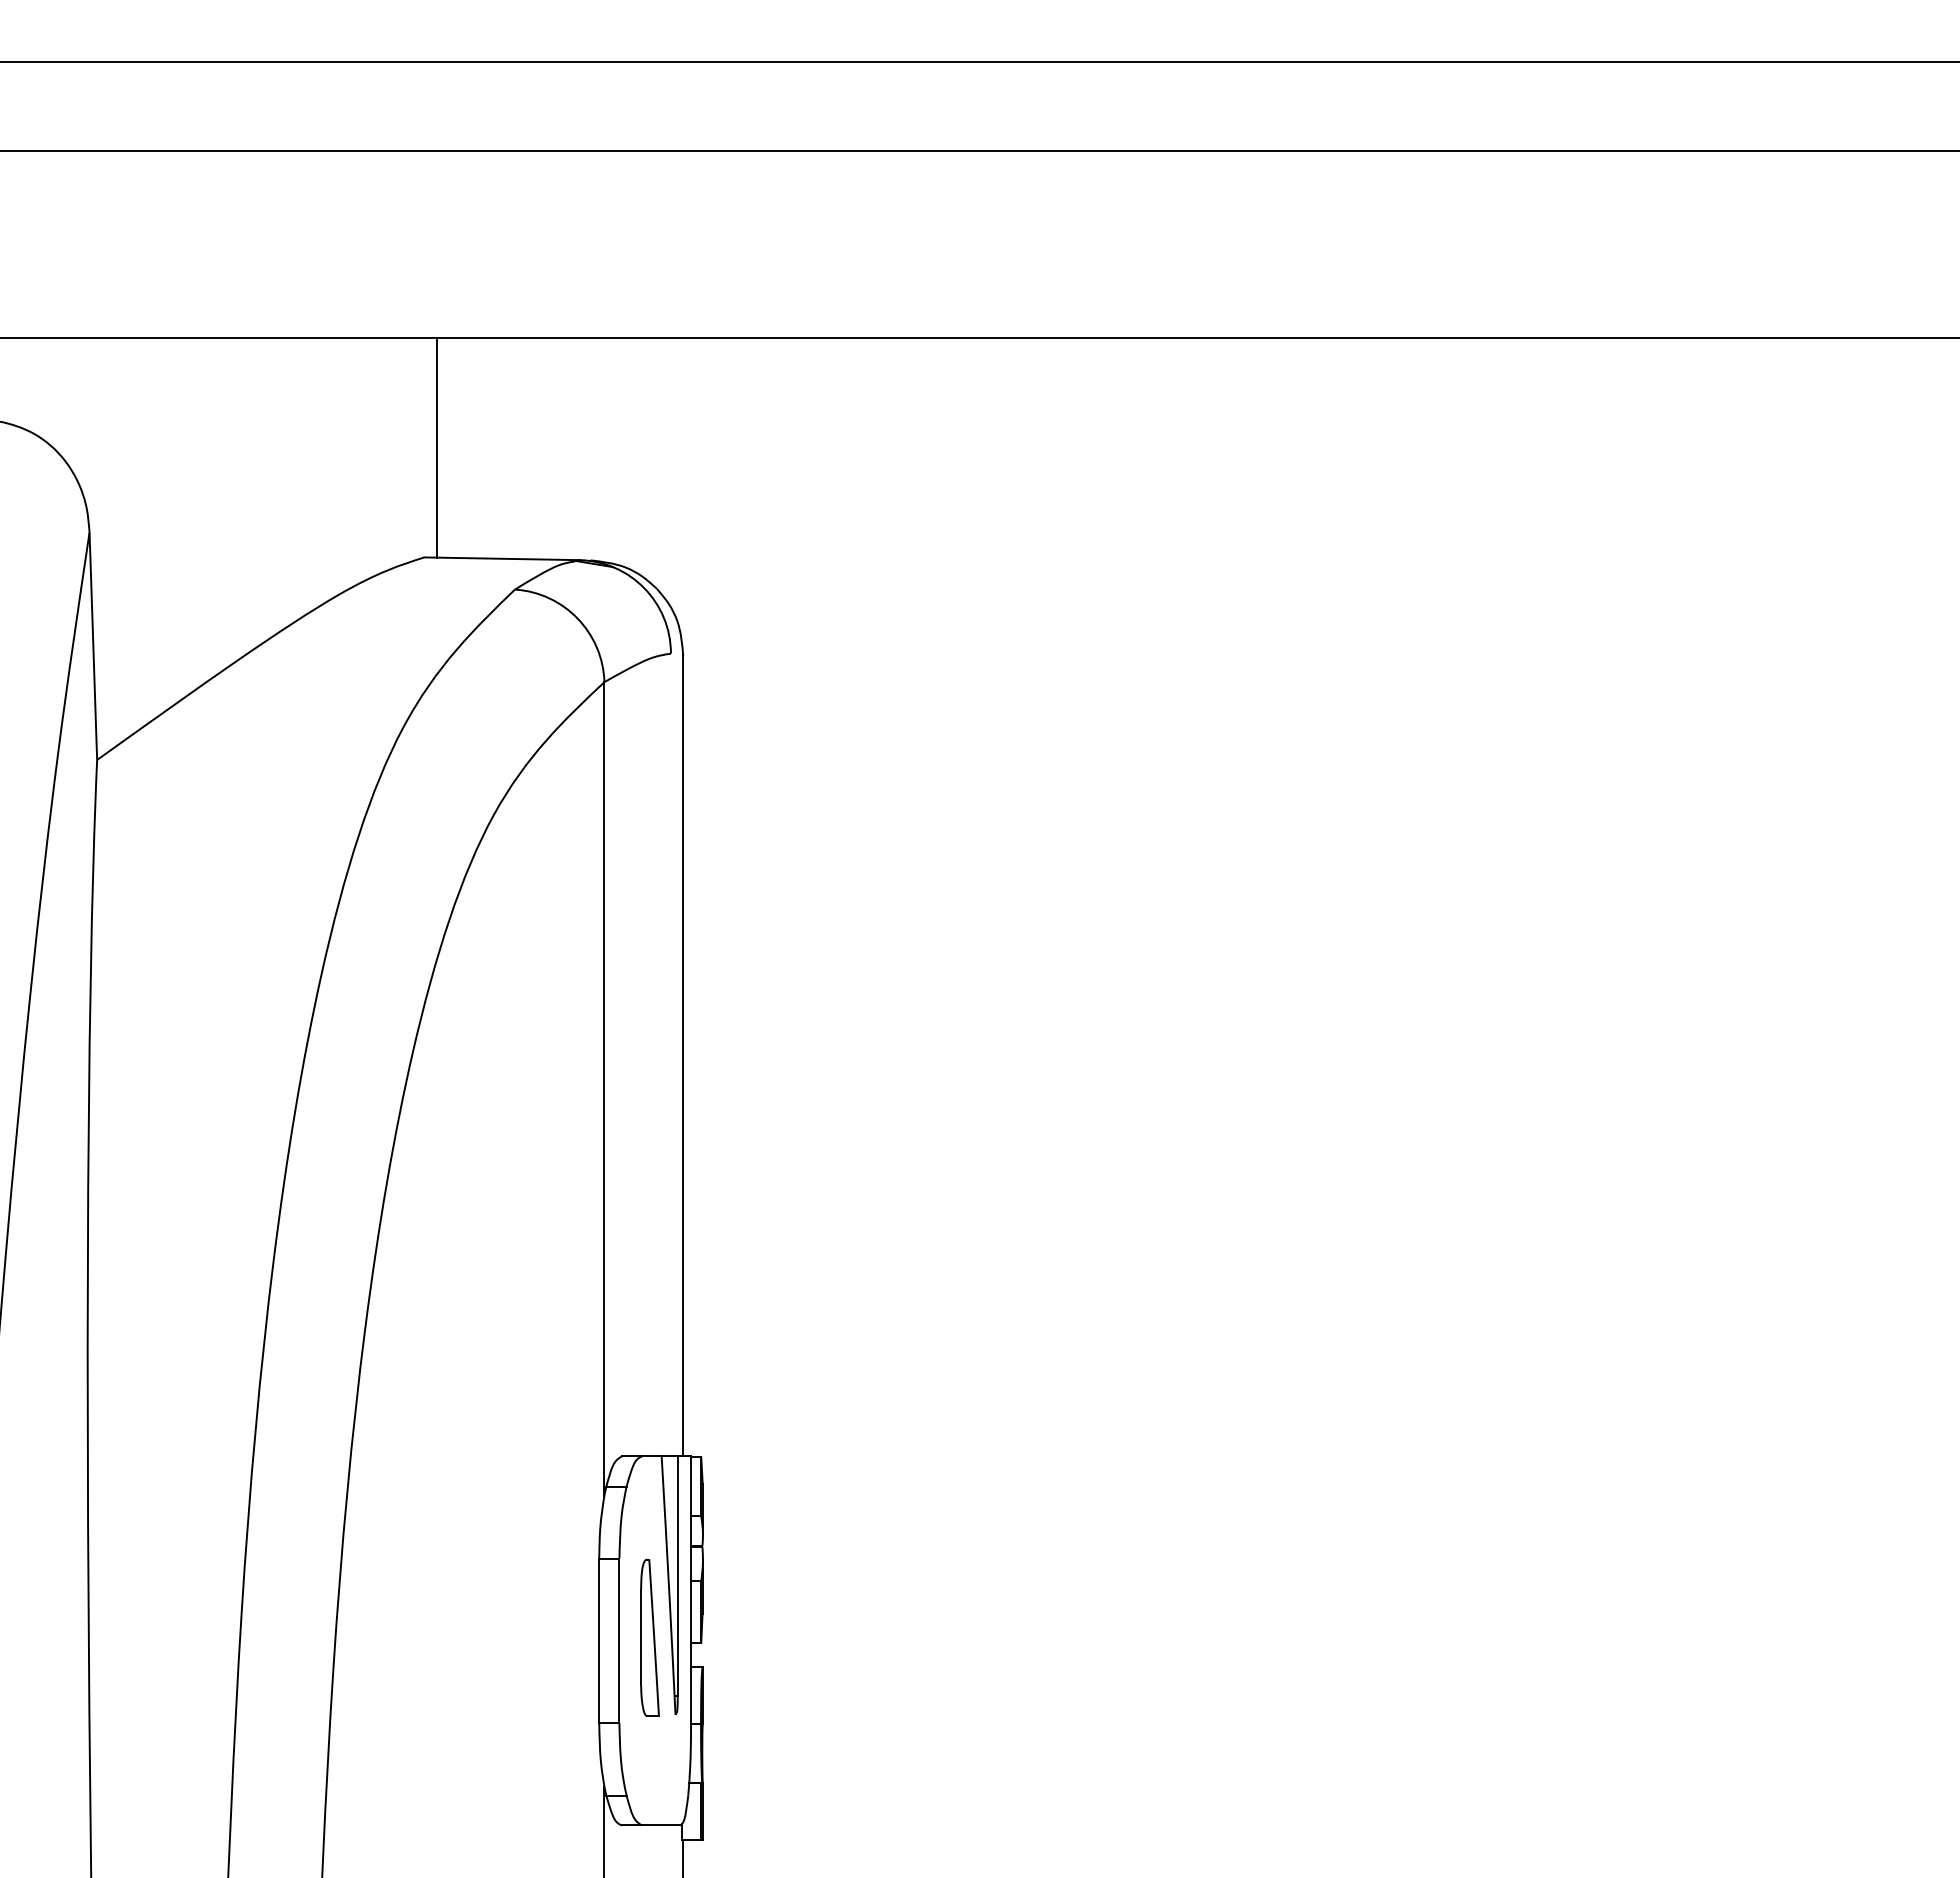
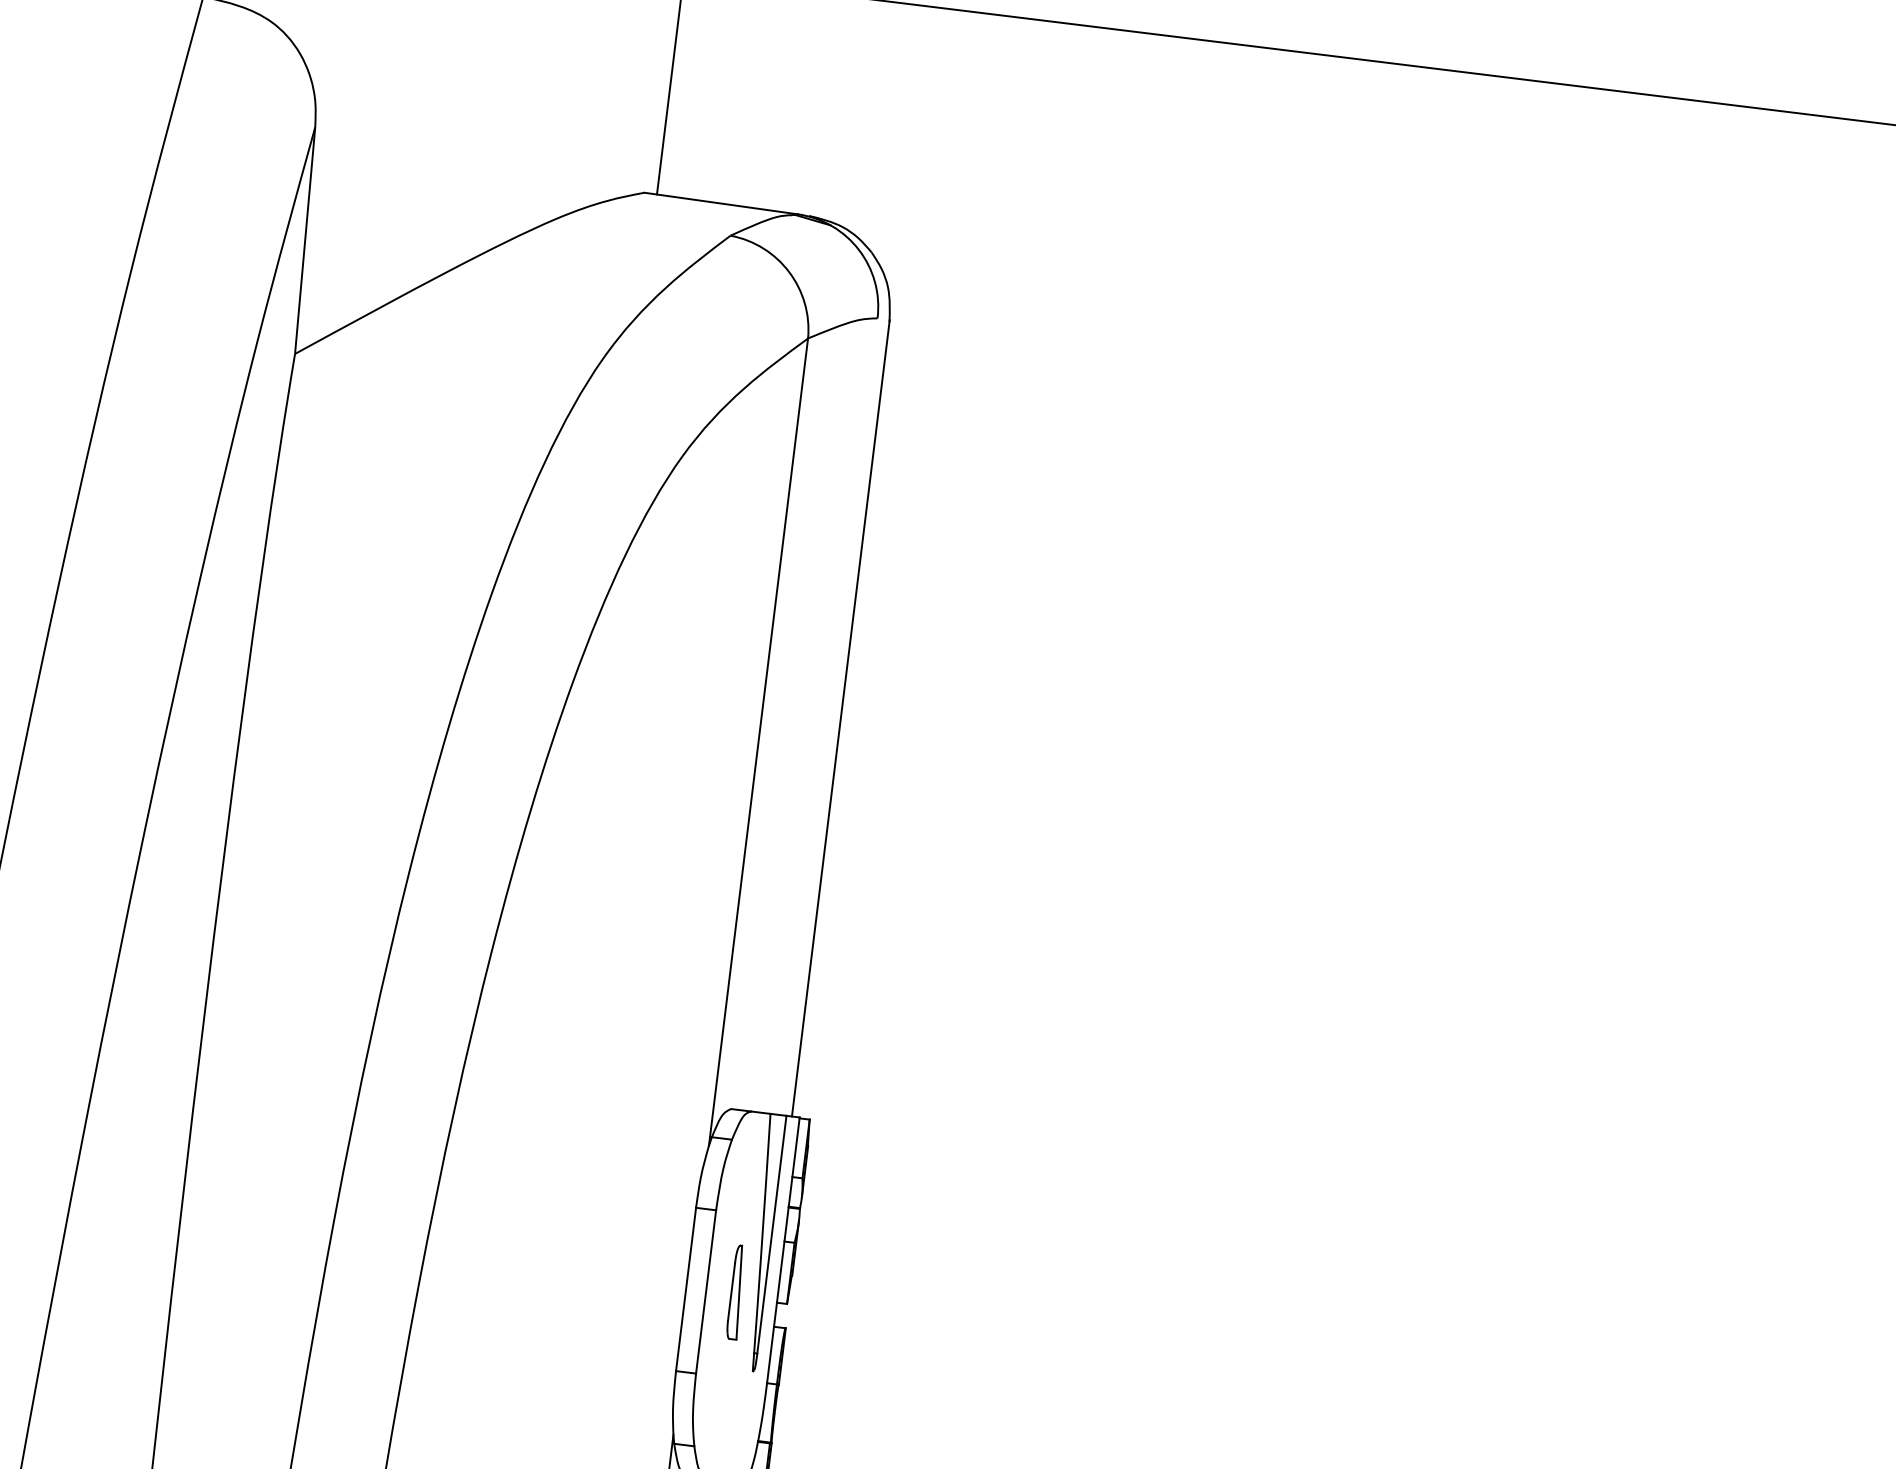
part: (649, 1637) -> (736, 1292), size x0.6

